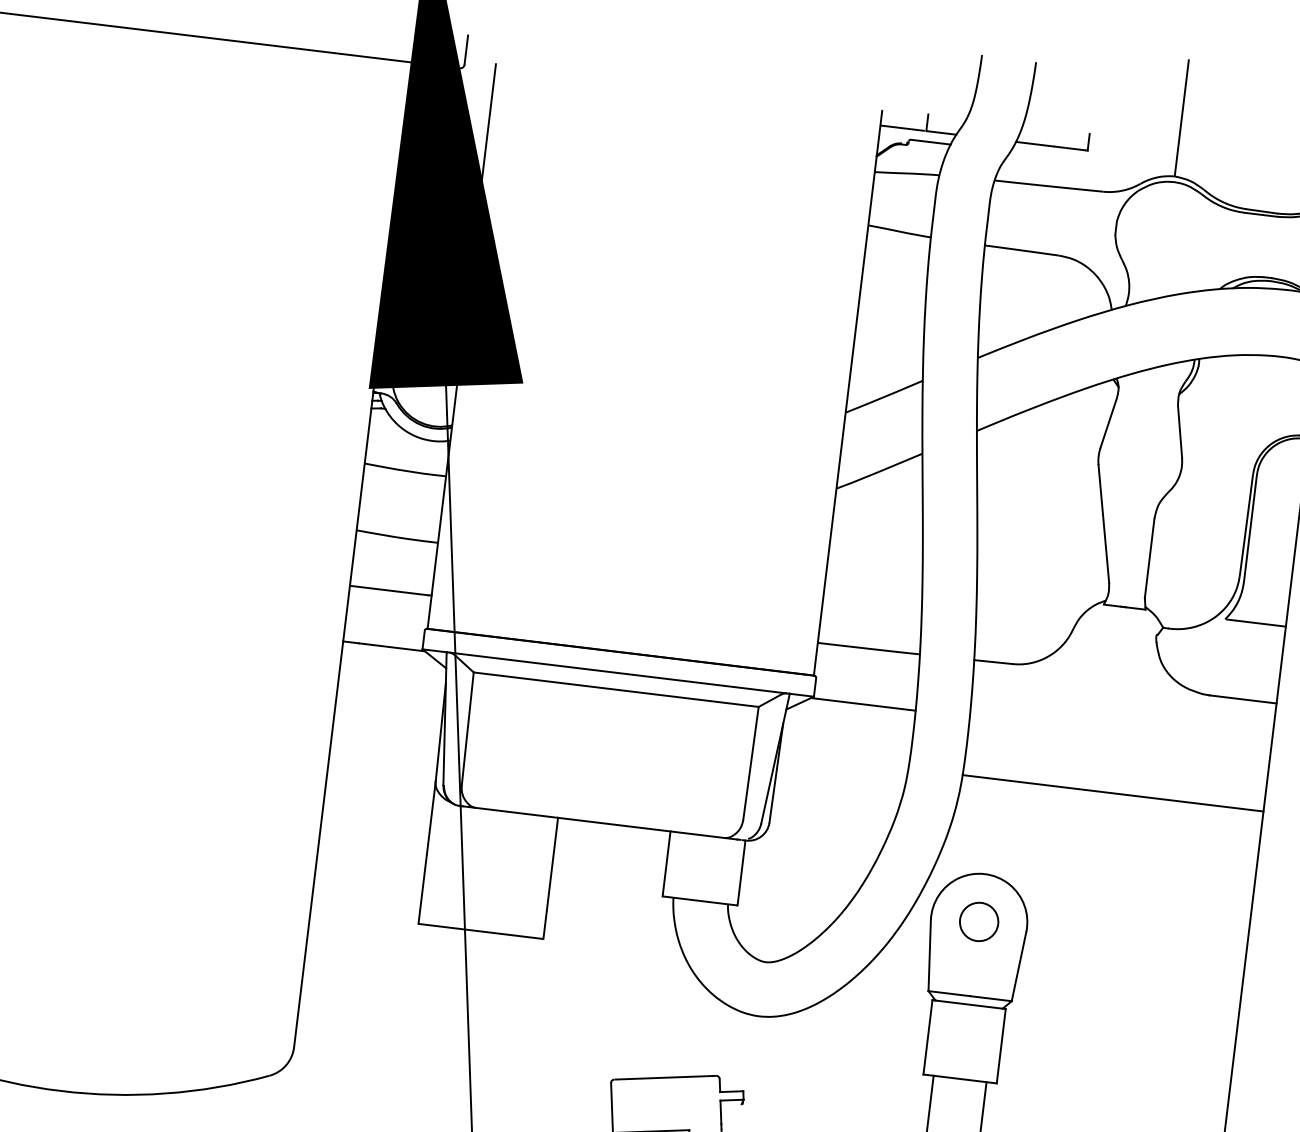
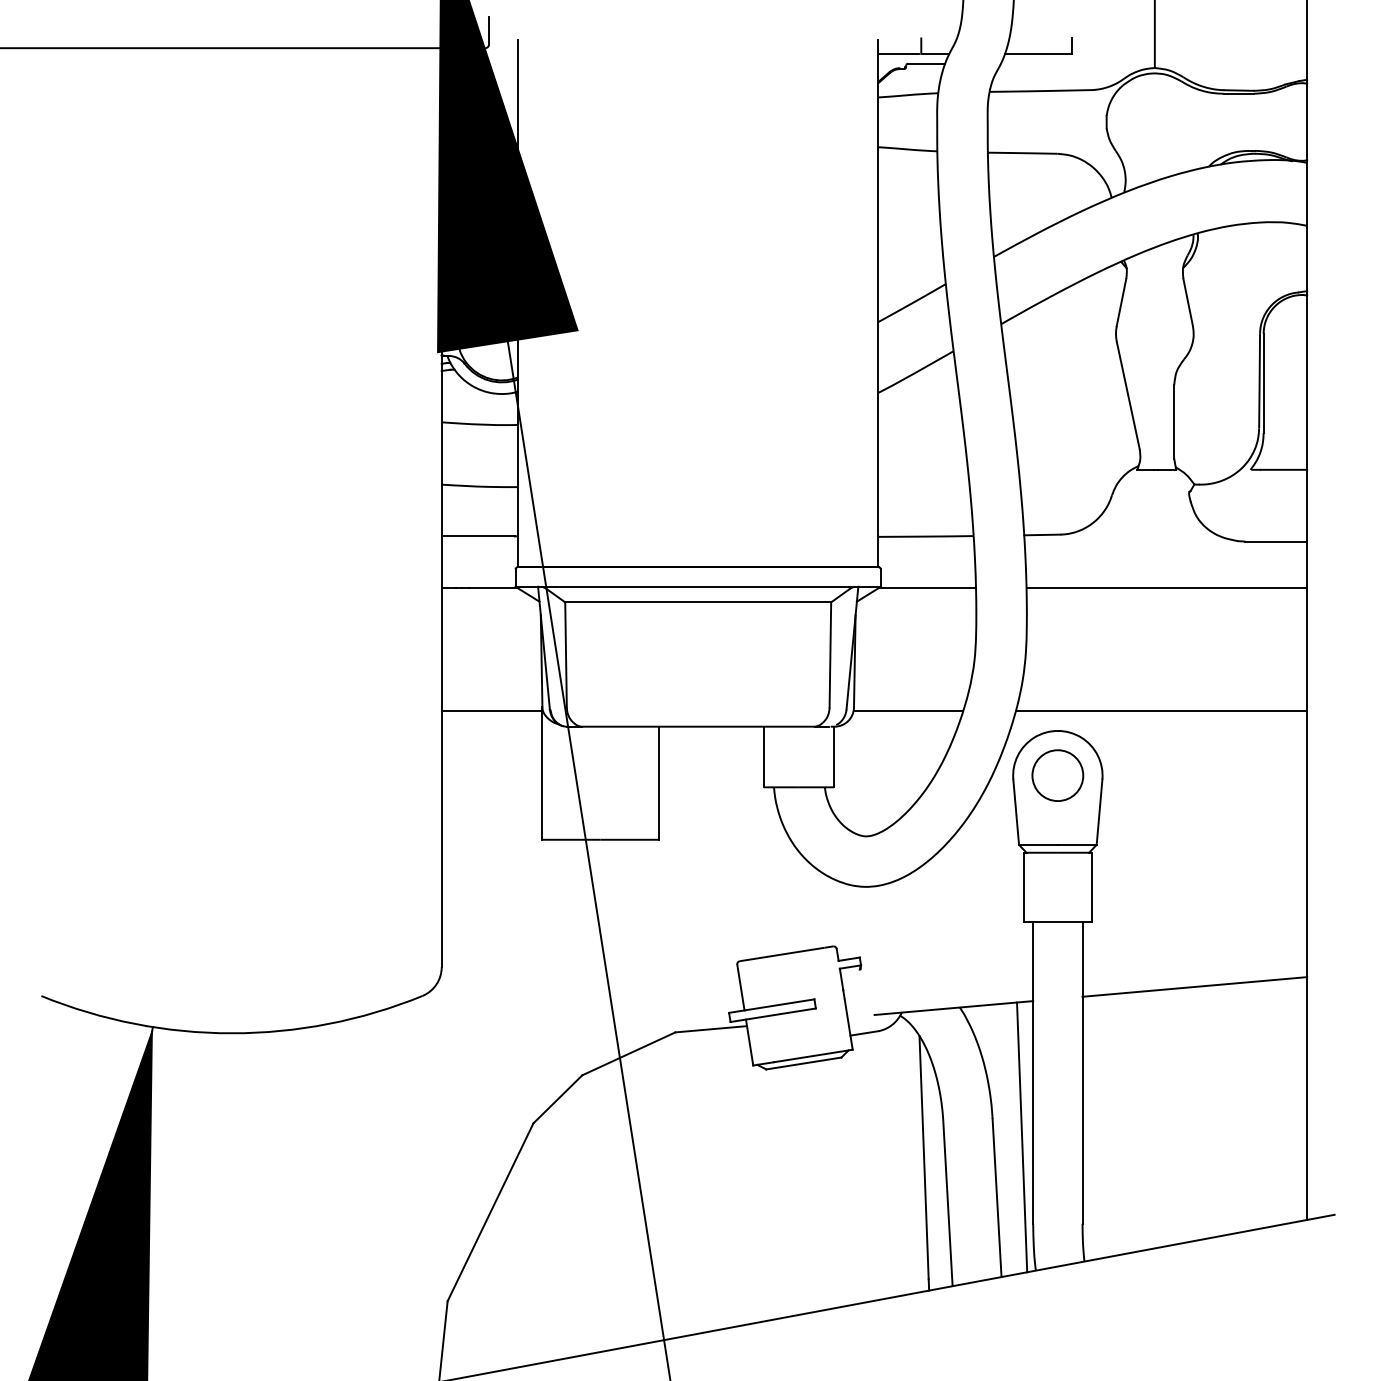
line: (380, 778) -> (491, 710), added
line: (1112, 793) -> (1166, 588), moved
line: (827, 832) -> (908, 710), added
line: (1098, 865) -> (1161, 710), added
circle: (978, 921) -> (1057, 775), size x1.43

